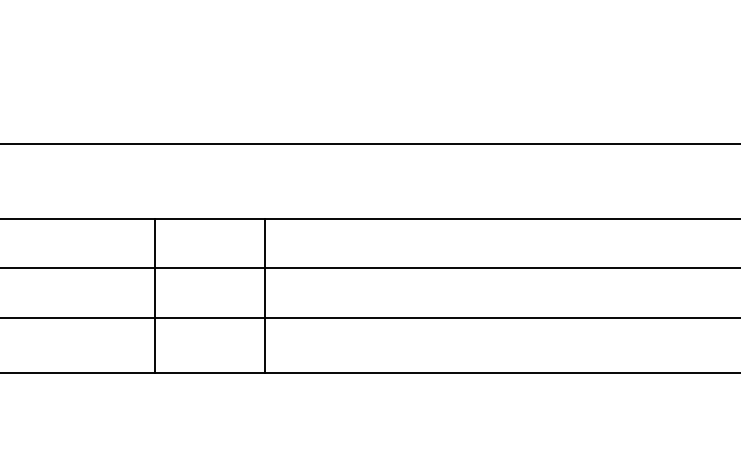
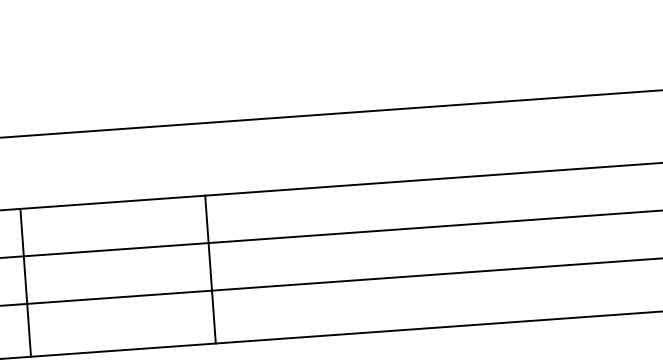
line: (154, 295) -> (25, 282), moved
line: (264, 295) -> (210, 269), moved

